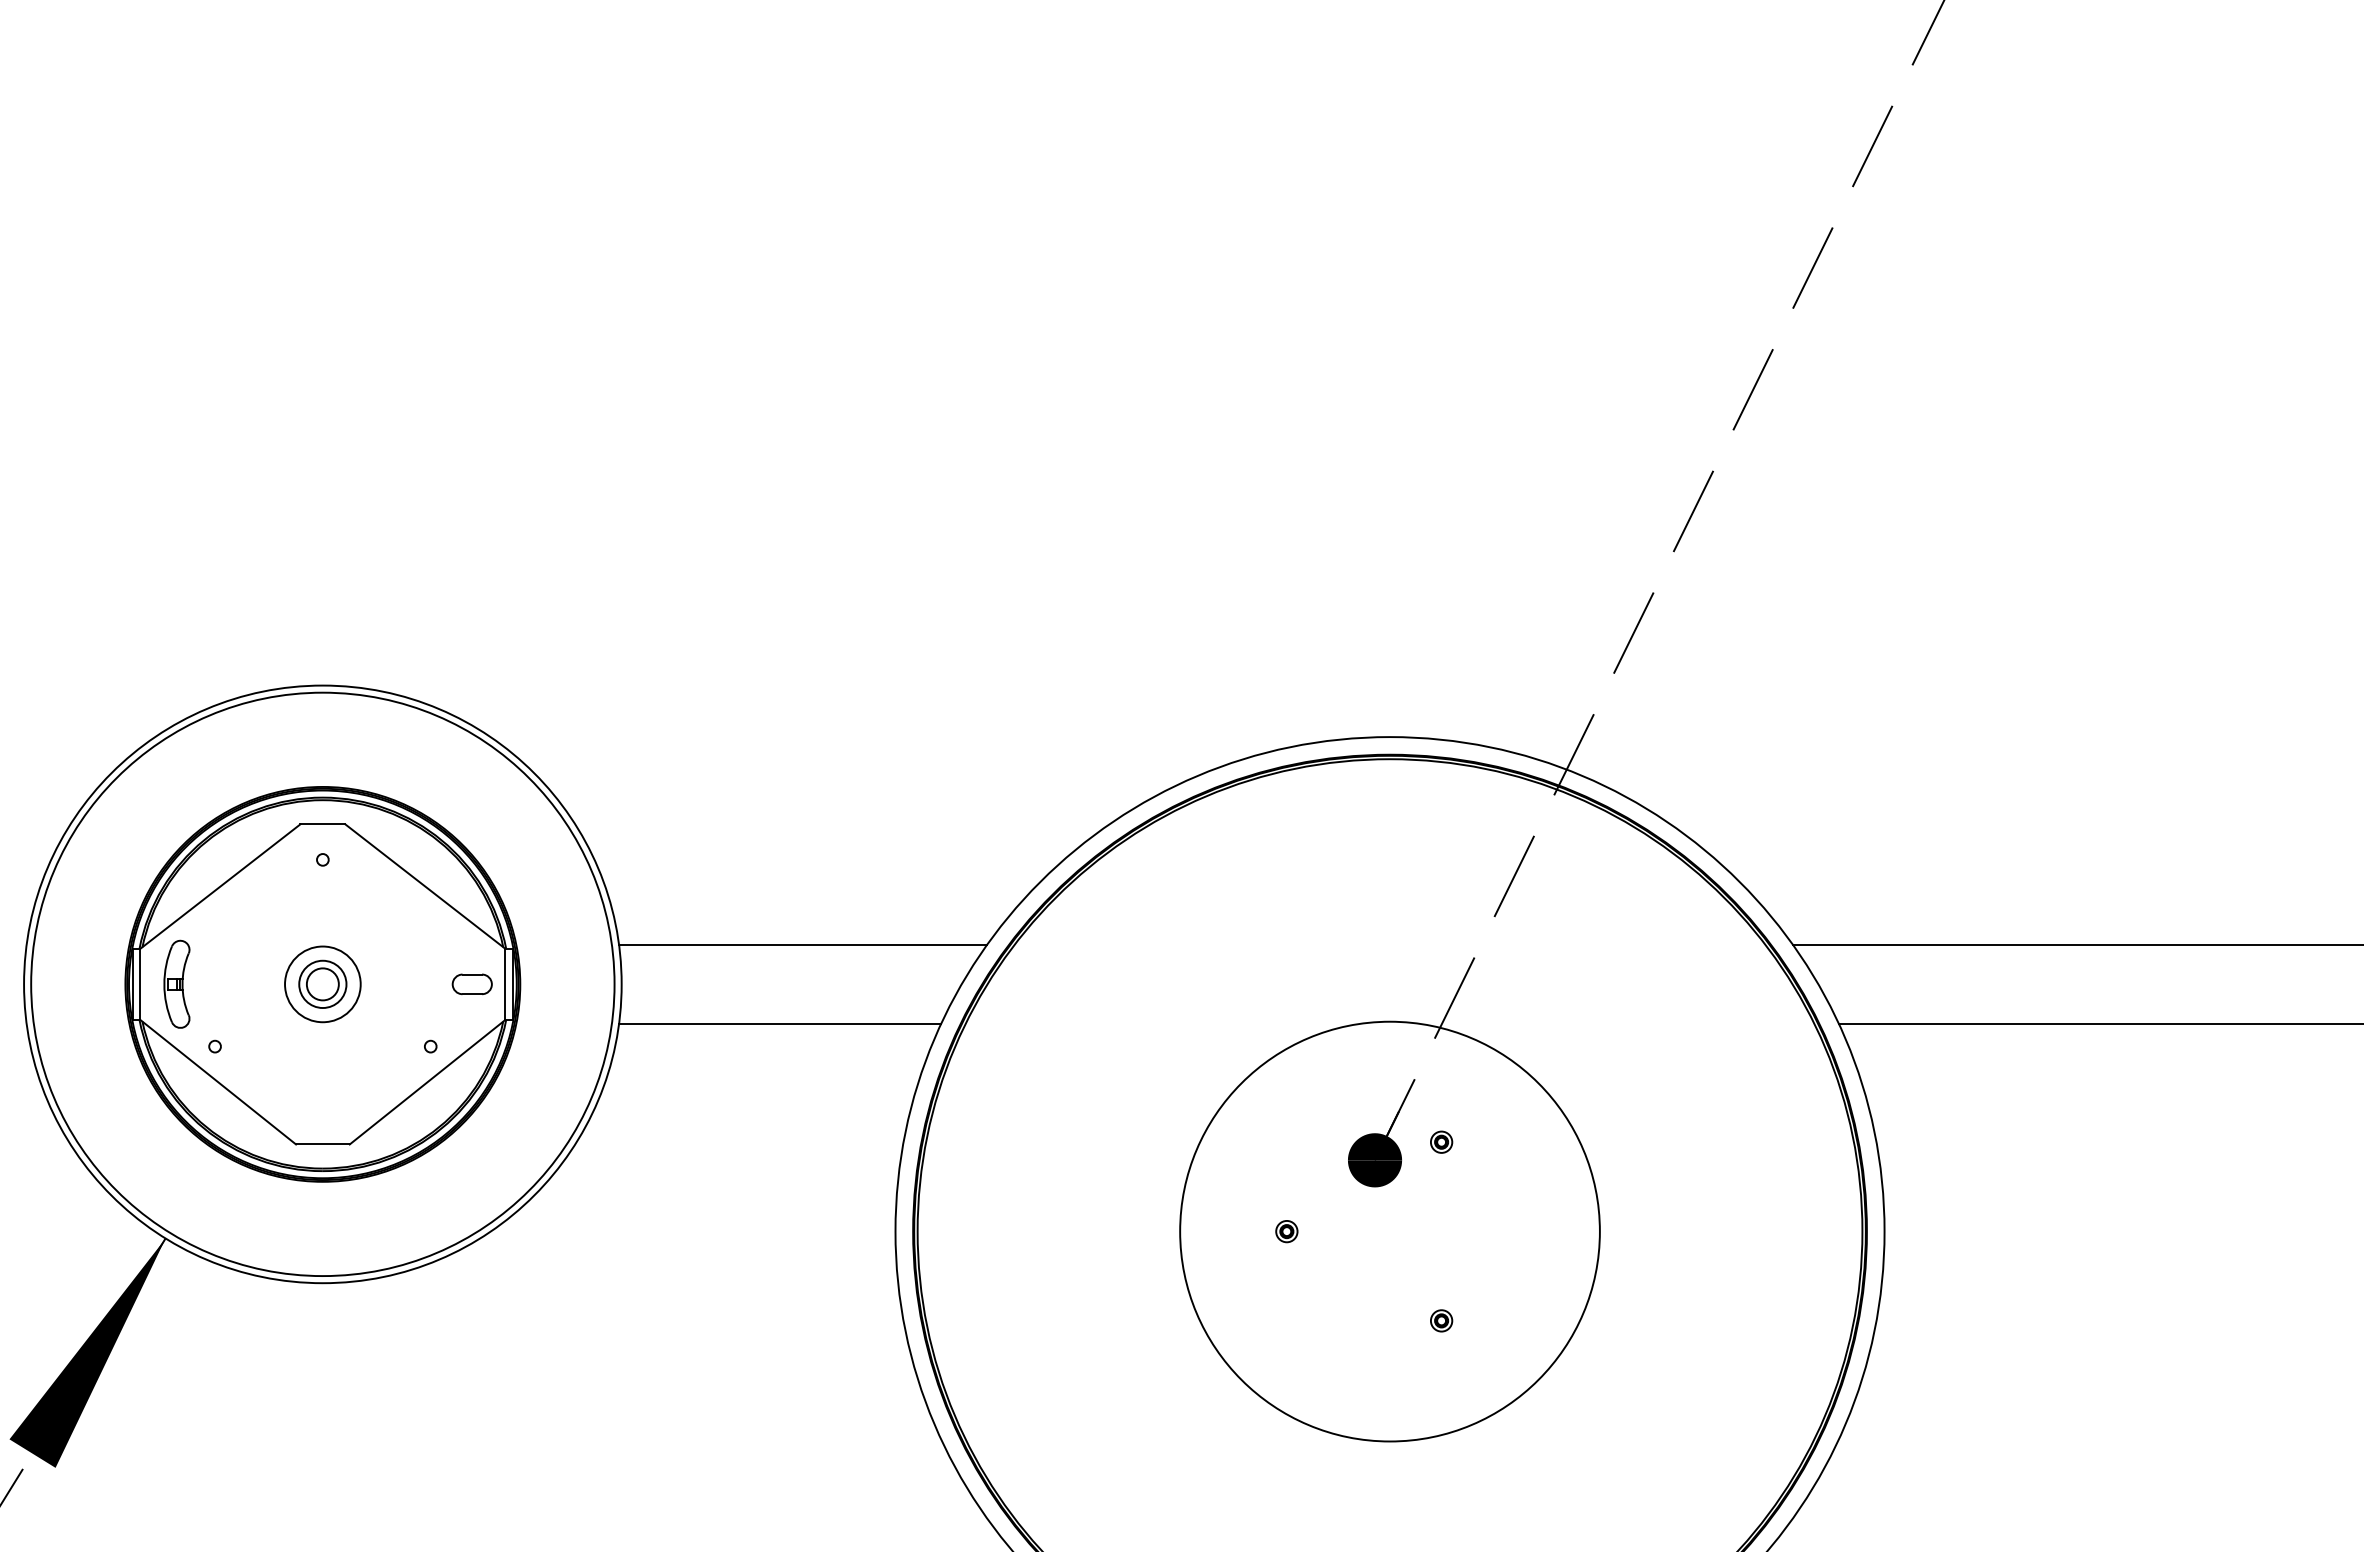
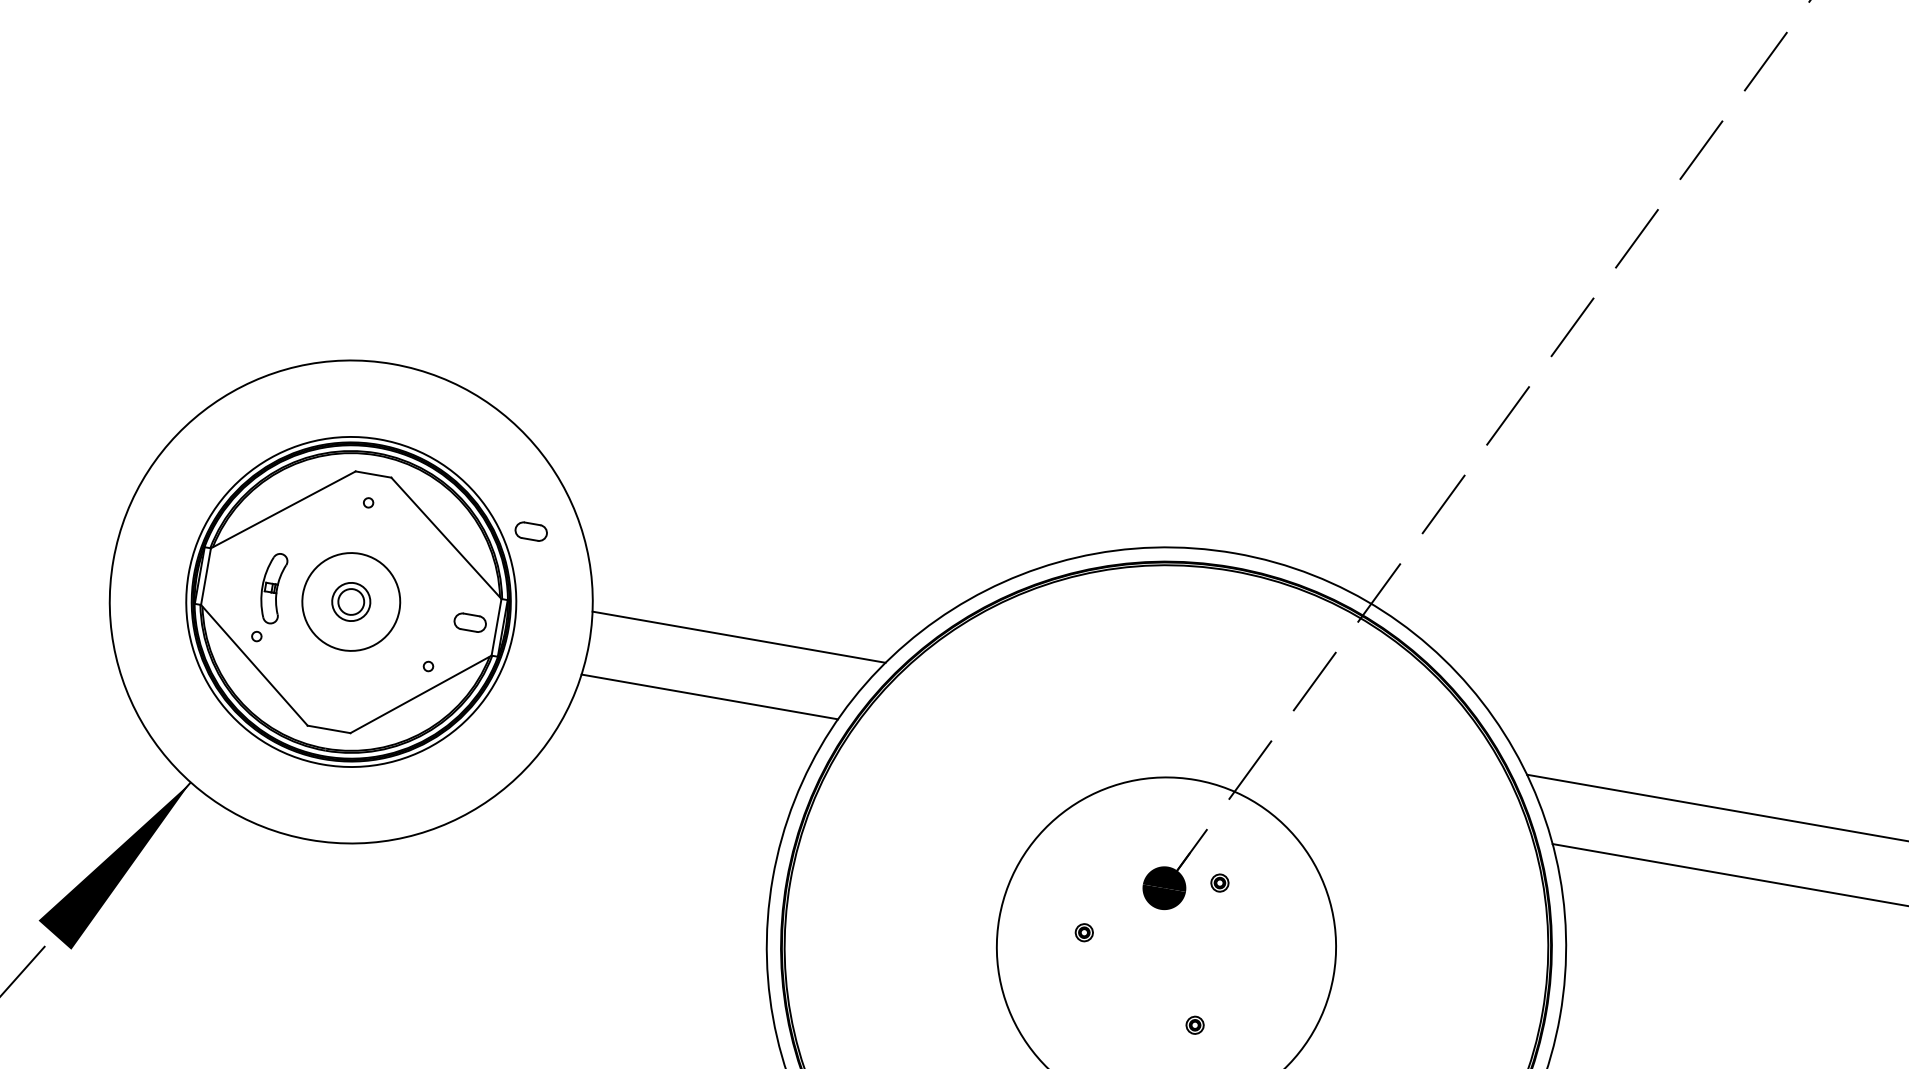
part: (526, 860) -> (530, 531), added
part: (176, 983) -> (272, 587), moved
circle: (322, 984) -> (350, 602), size x0.7
circle: (322, 984) -> (350, 602), size x1.6

